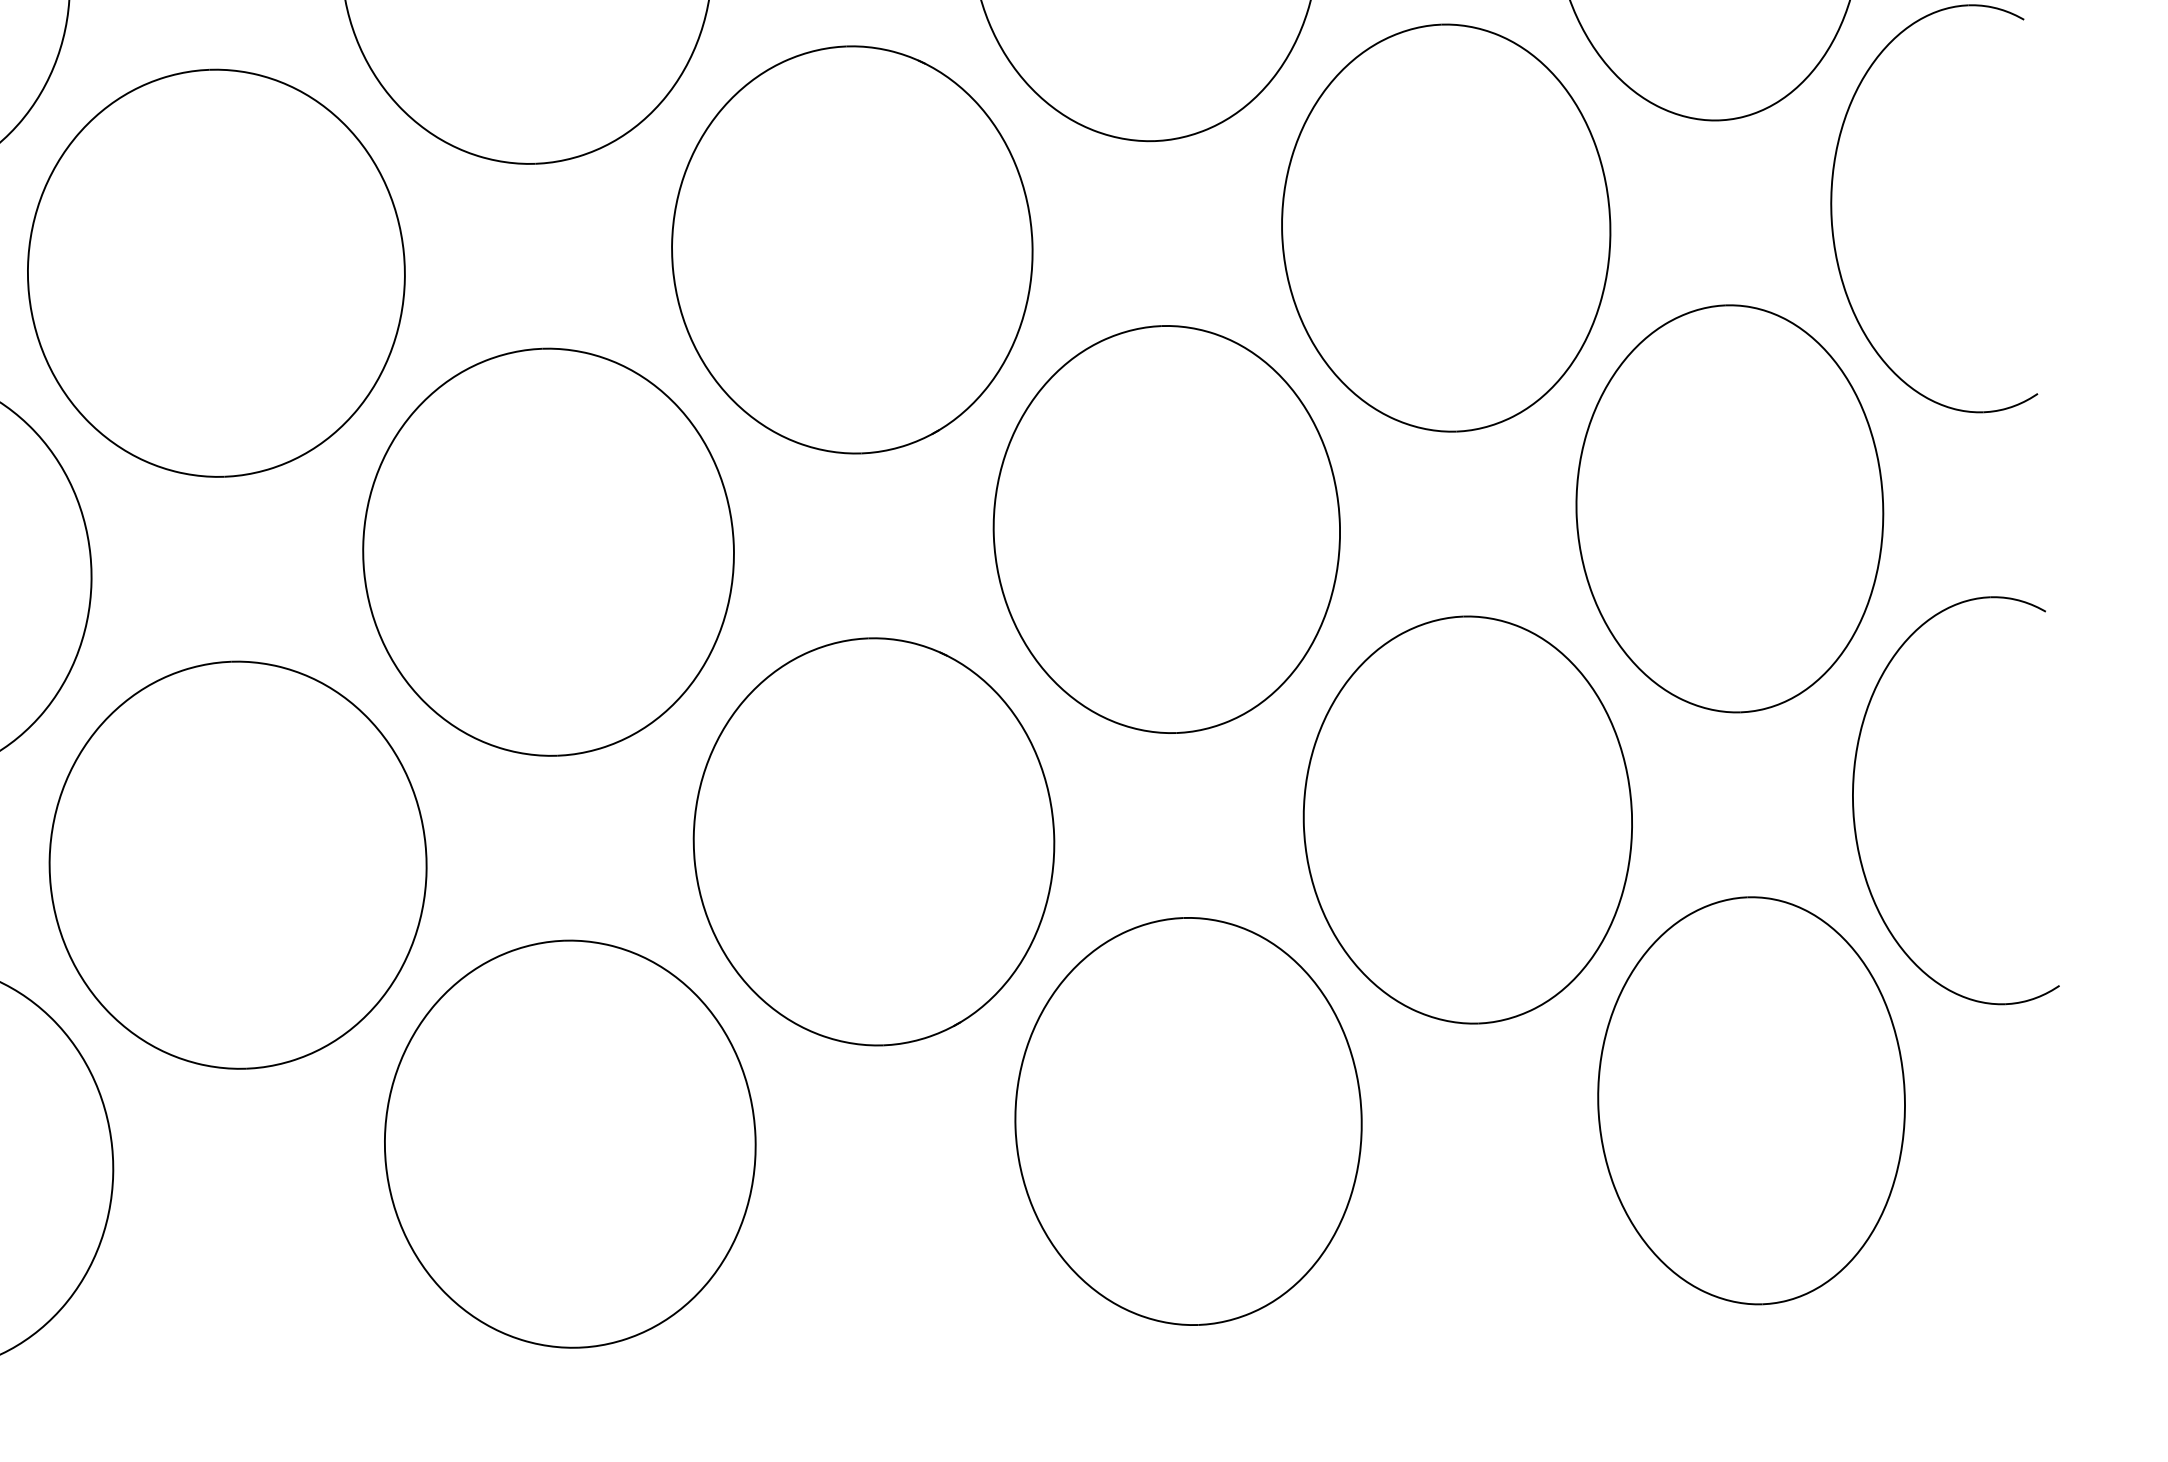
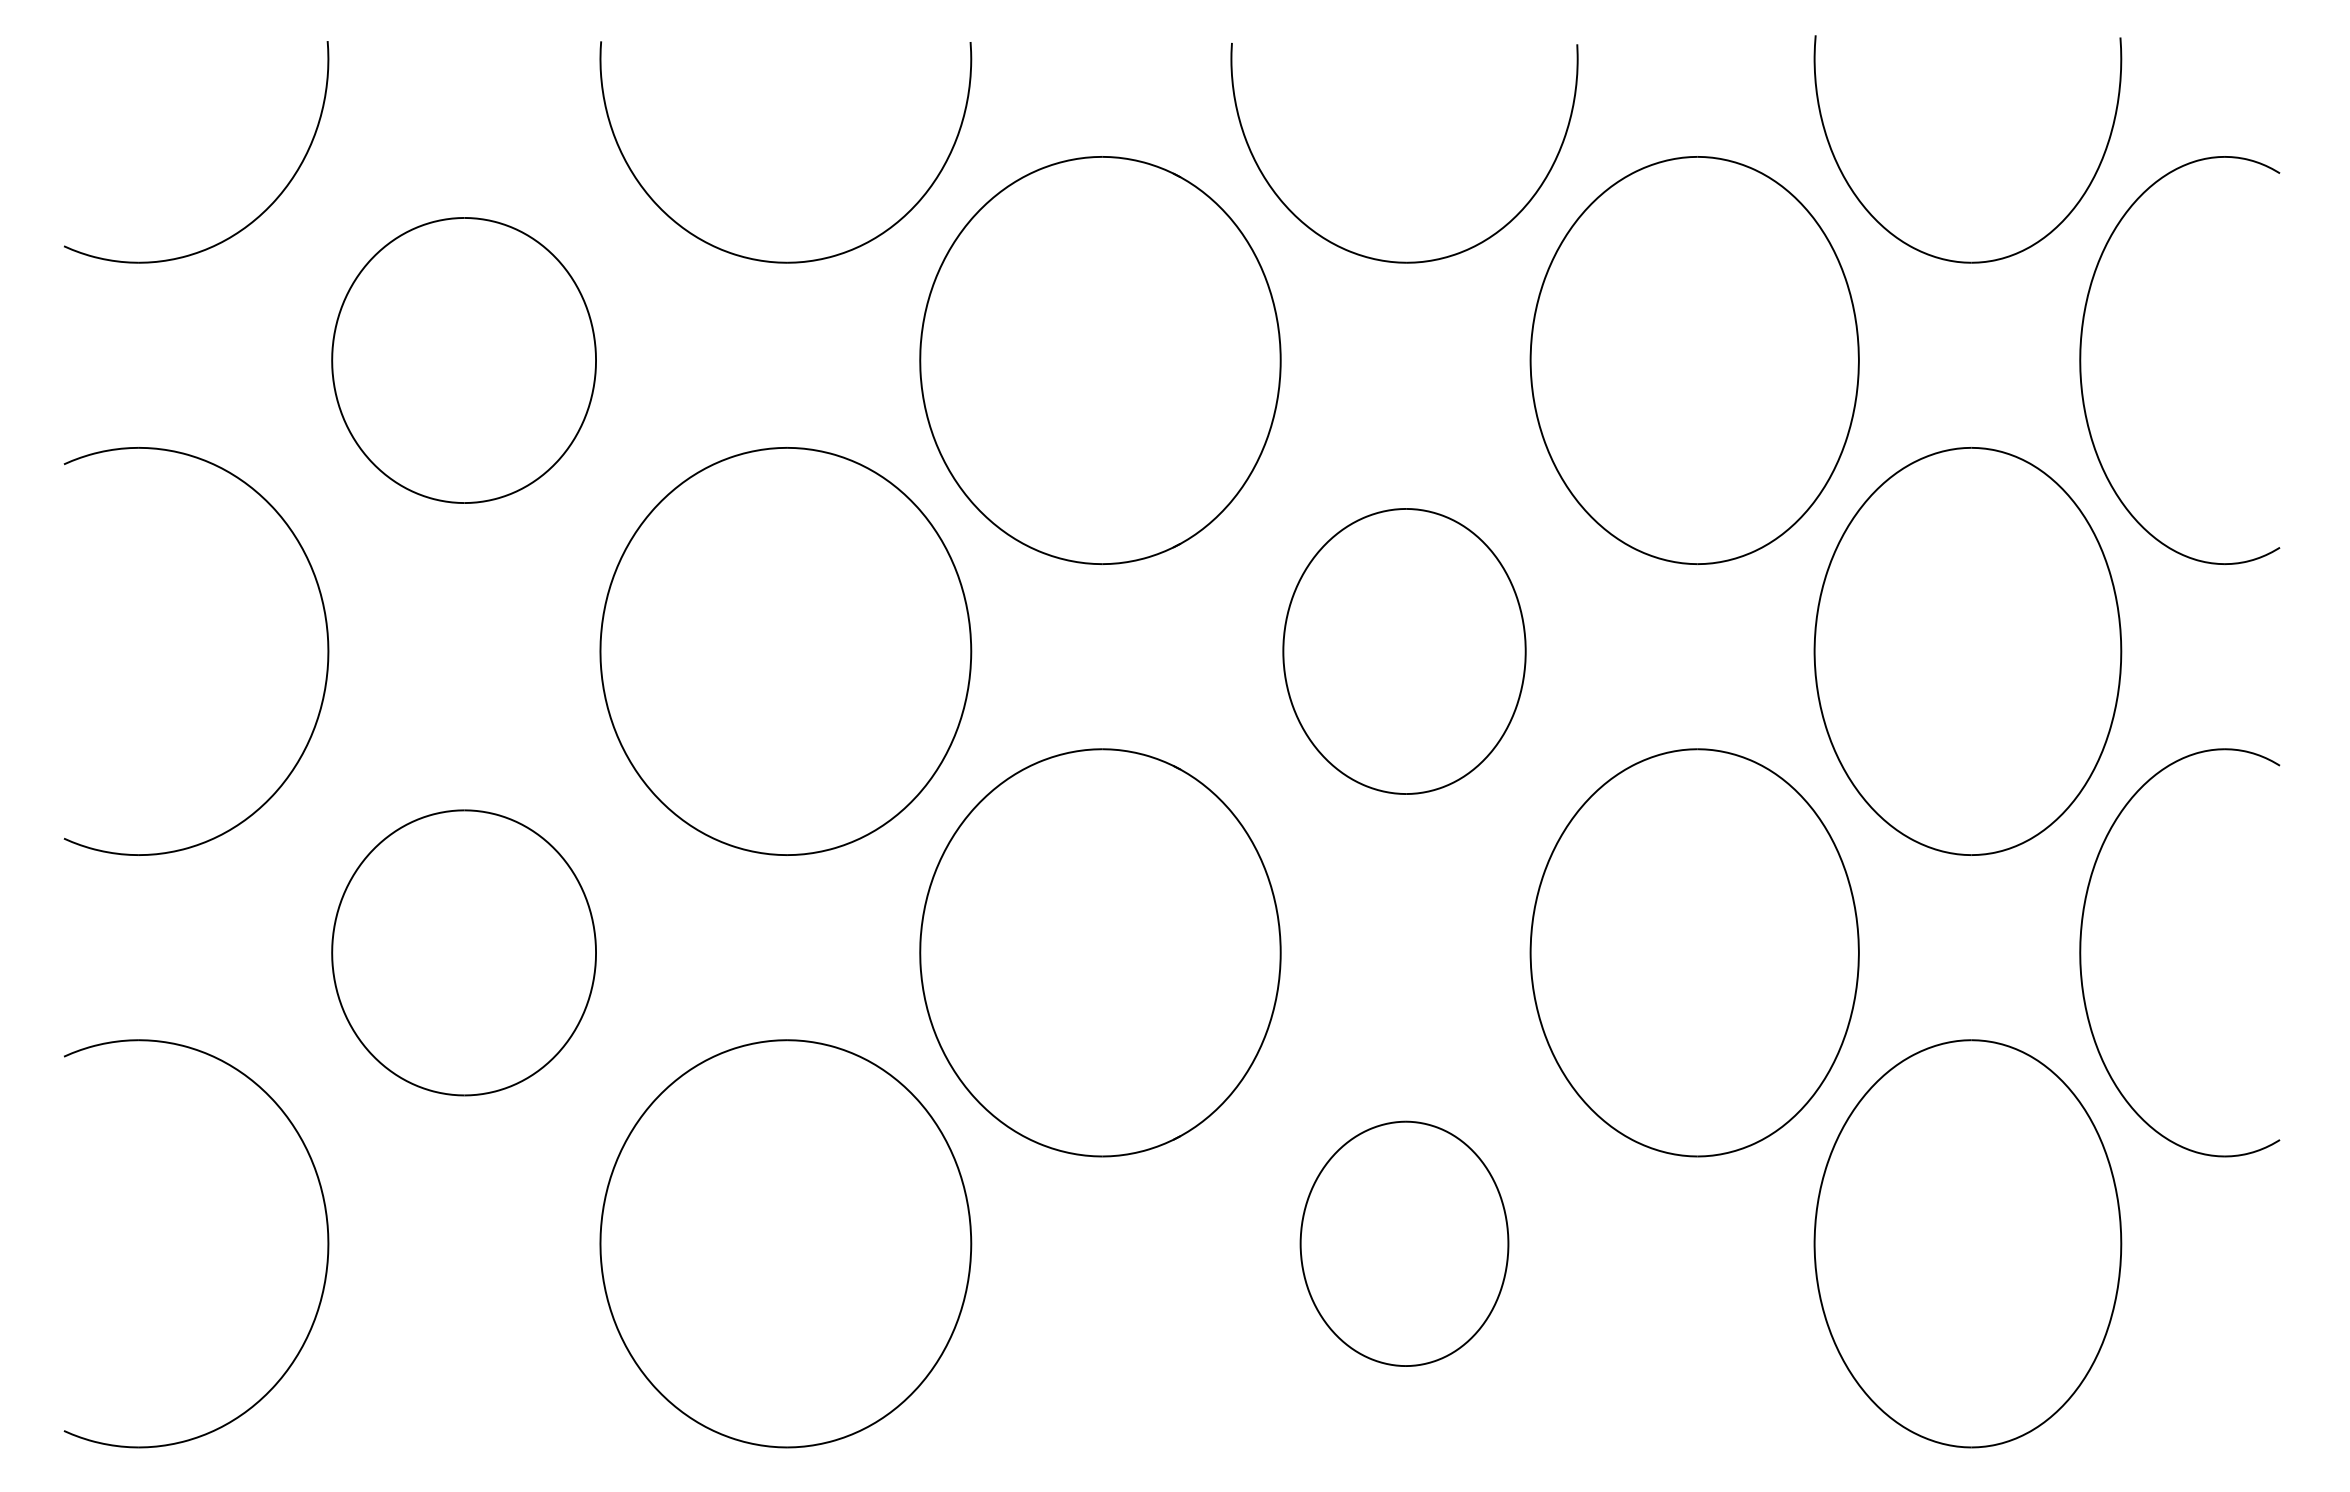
part: (215, 273) -> (463, 360), size x0.7
part: (1166, 529) -> (1404, 651), size x0.7
part: (237, 864) -> (463, 952), size x0.7
part: (1188, 1121) -> (1404, 1243), size x0.6

